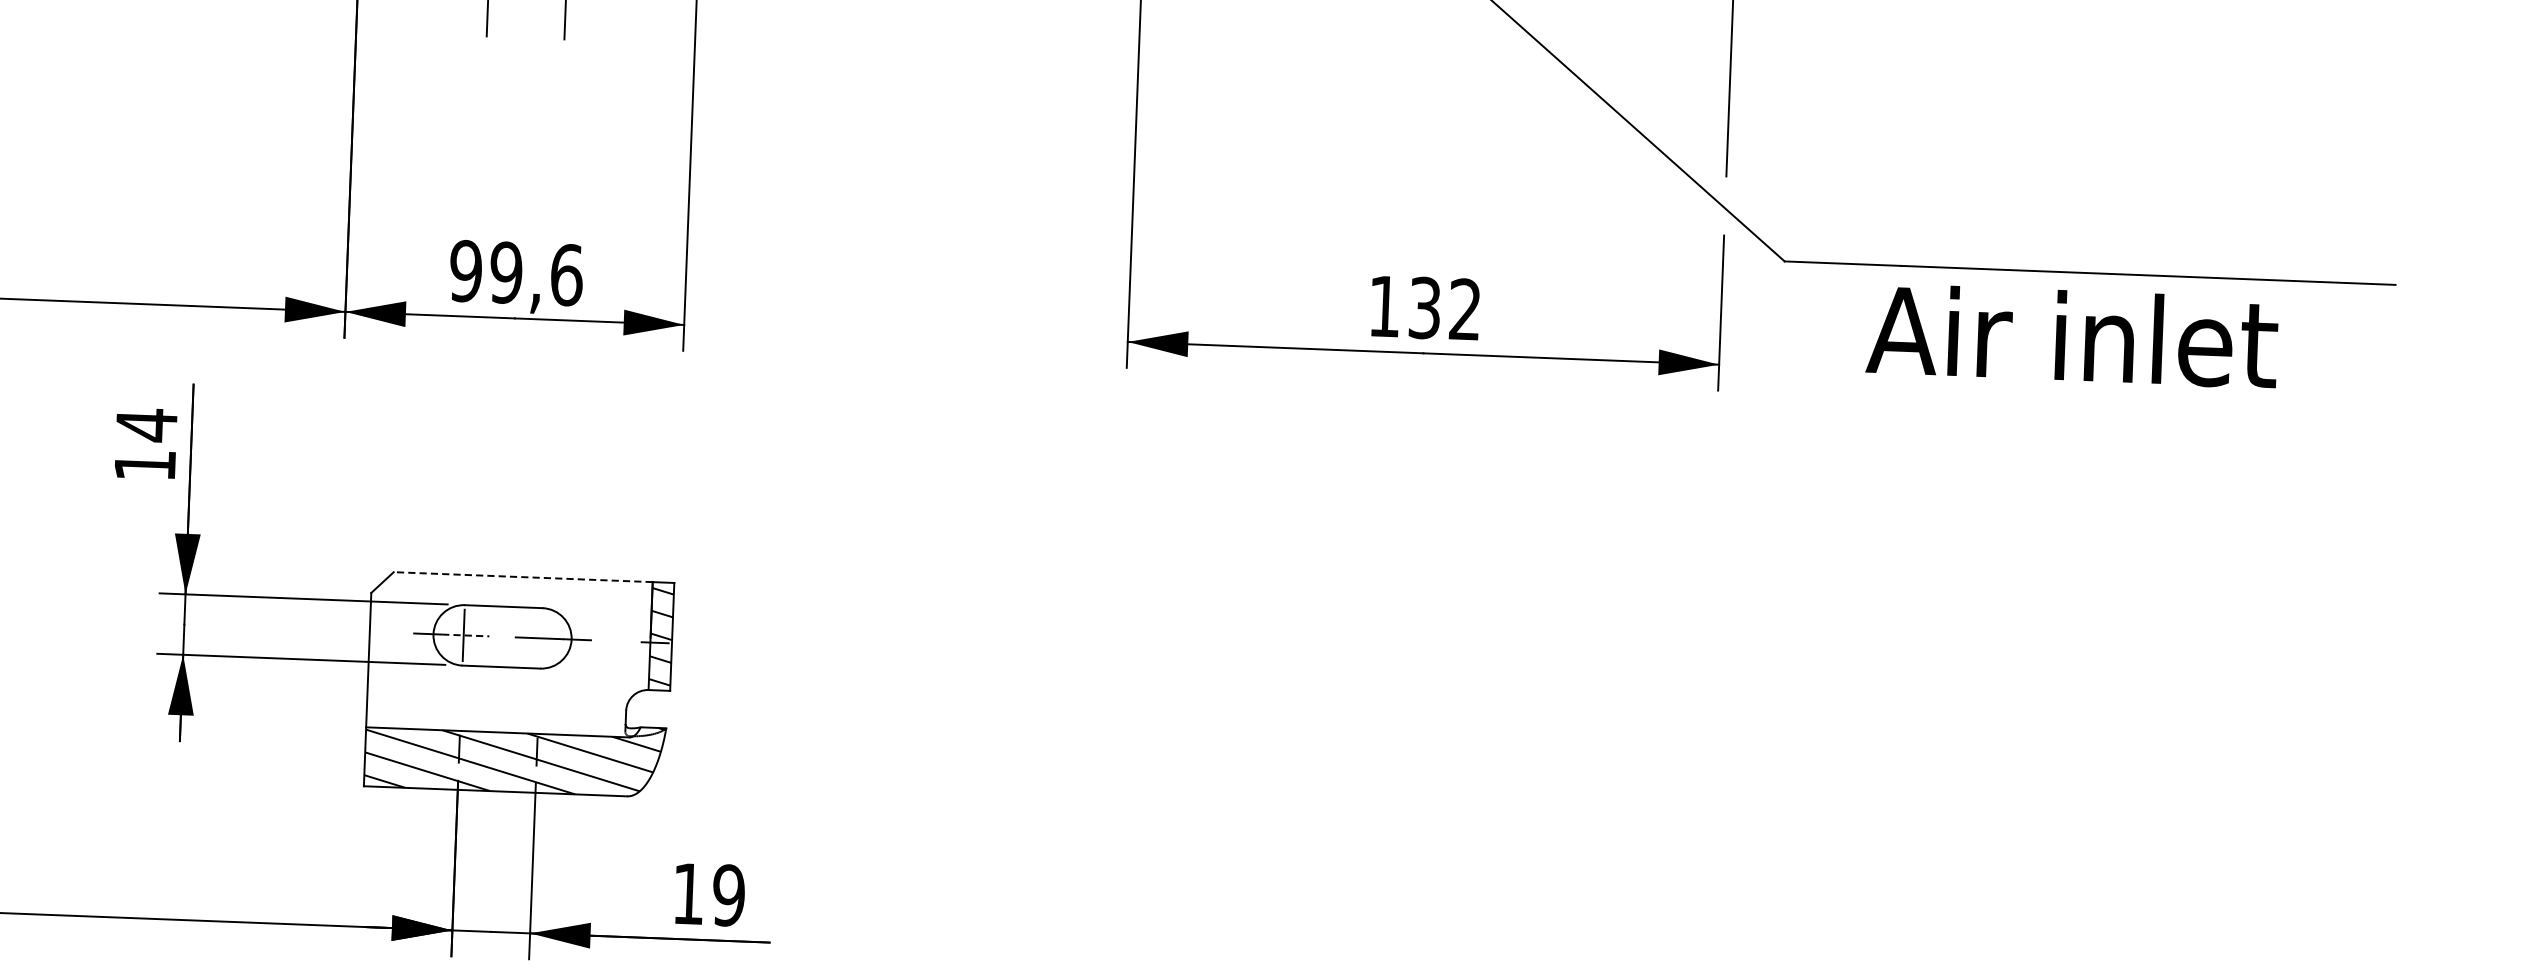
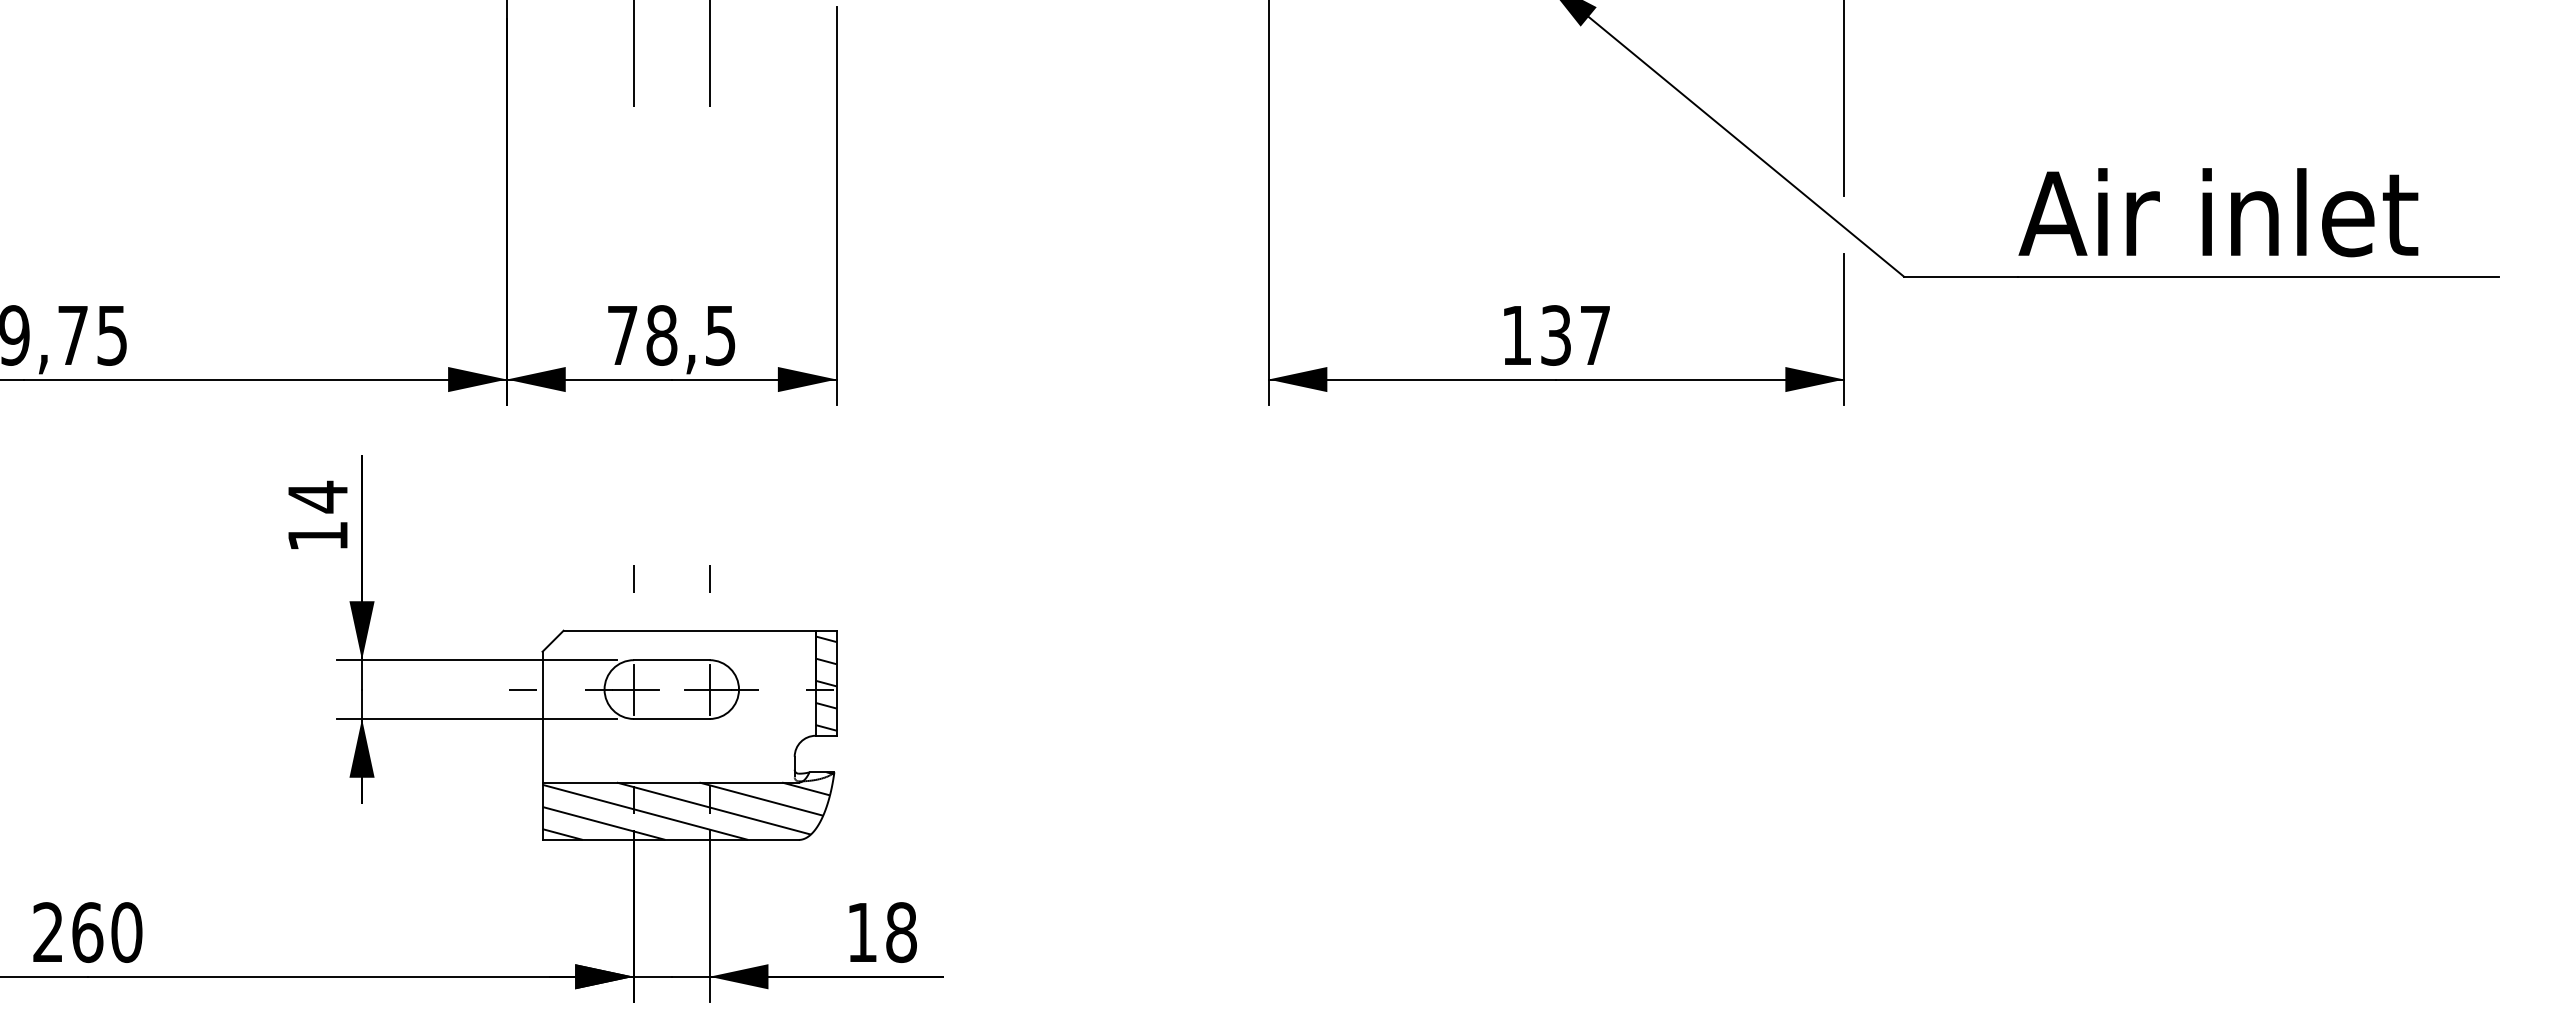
text: (516, 273) -> (671, 335), 99,6 -> 78,5
text: (1464, 308) -> (1594, 334), 132 -> 137
text: (2072, 336) -> (2218, 212), moved
line: (467, 521) -> (633, 578), added
line: (545, 524) -> (709, 578), added
line: (523, 576) -> (689, 630), dashed -> solid
line: (350, 630) -> (523, 689), added
line: (465, 635) -> (635, 689), dashed -> solid
line: (541, 638) -> (709, 689), added
text: (728, 895) -> (901, 932), 19 -> 18

